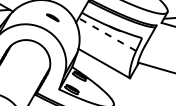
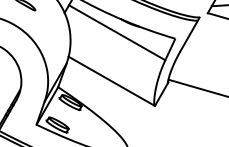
line: (107, 34) -> (117, 32), dashed -> solid

